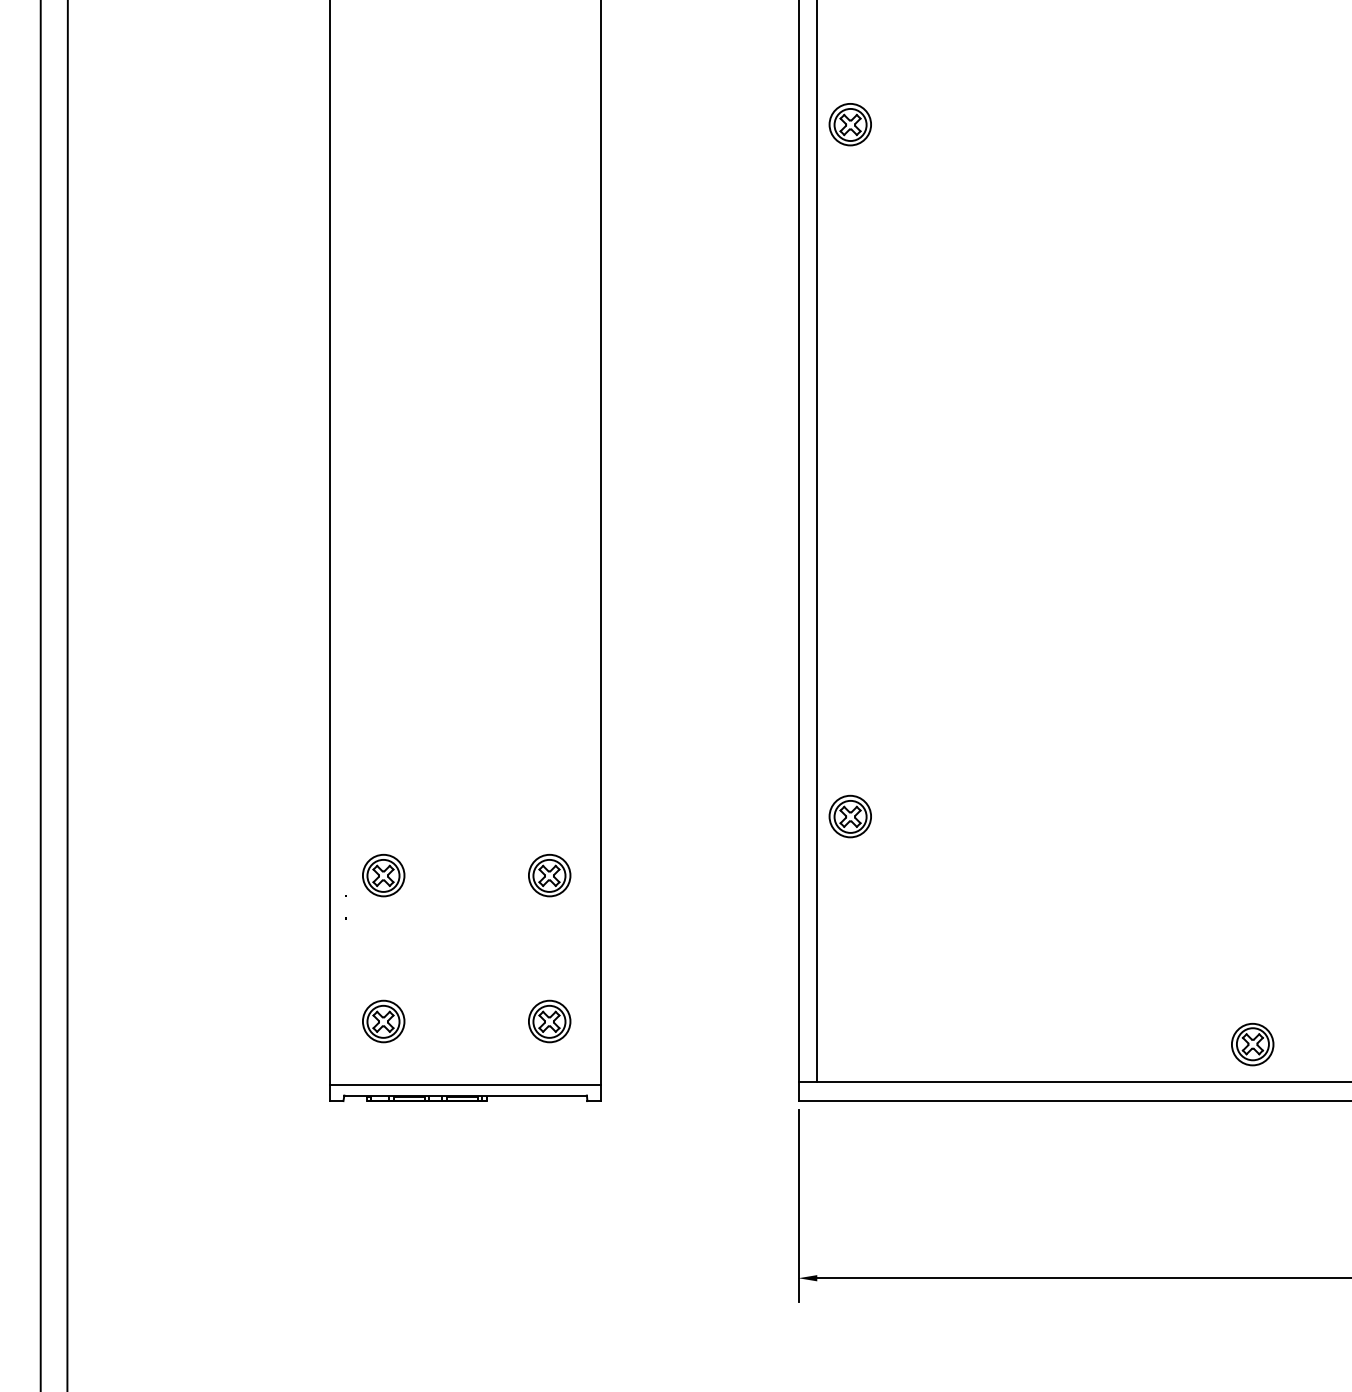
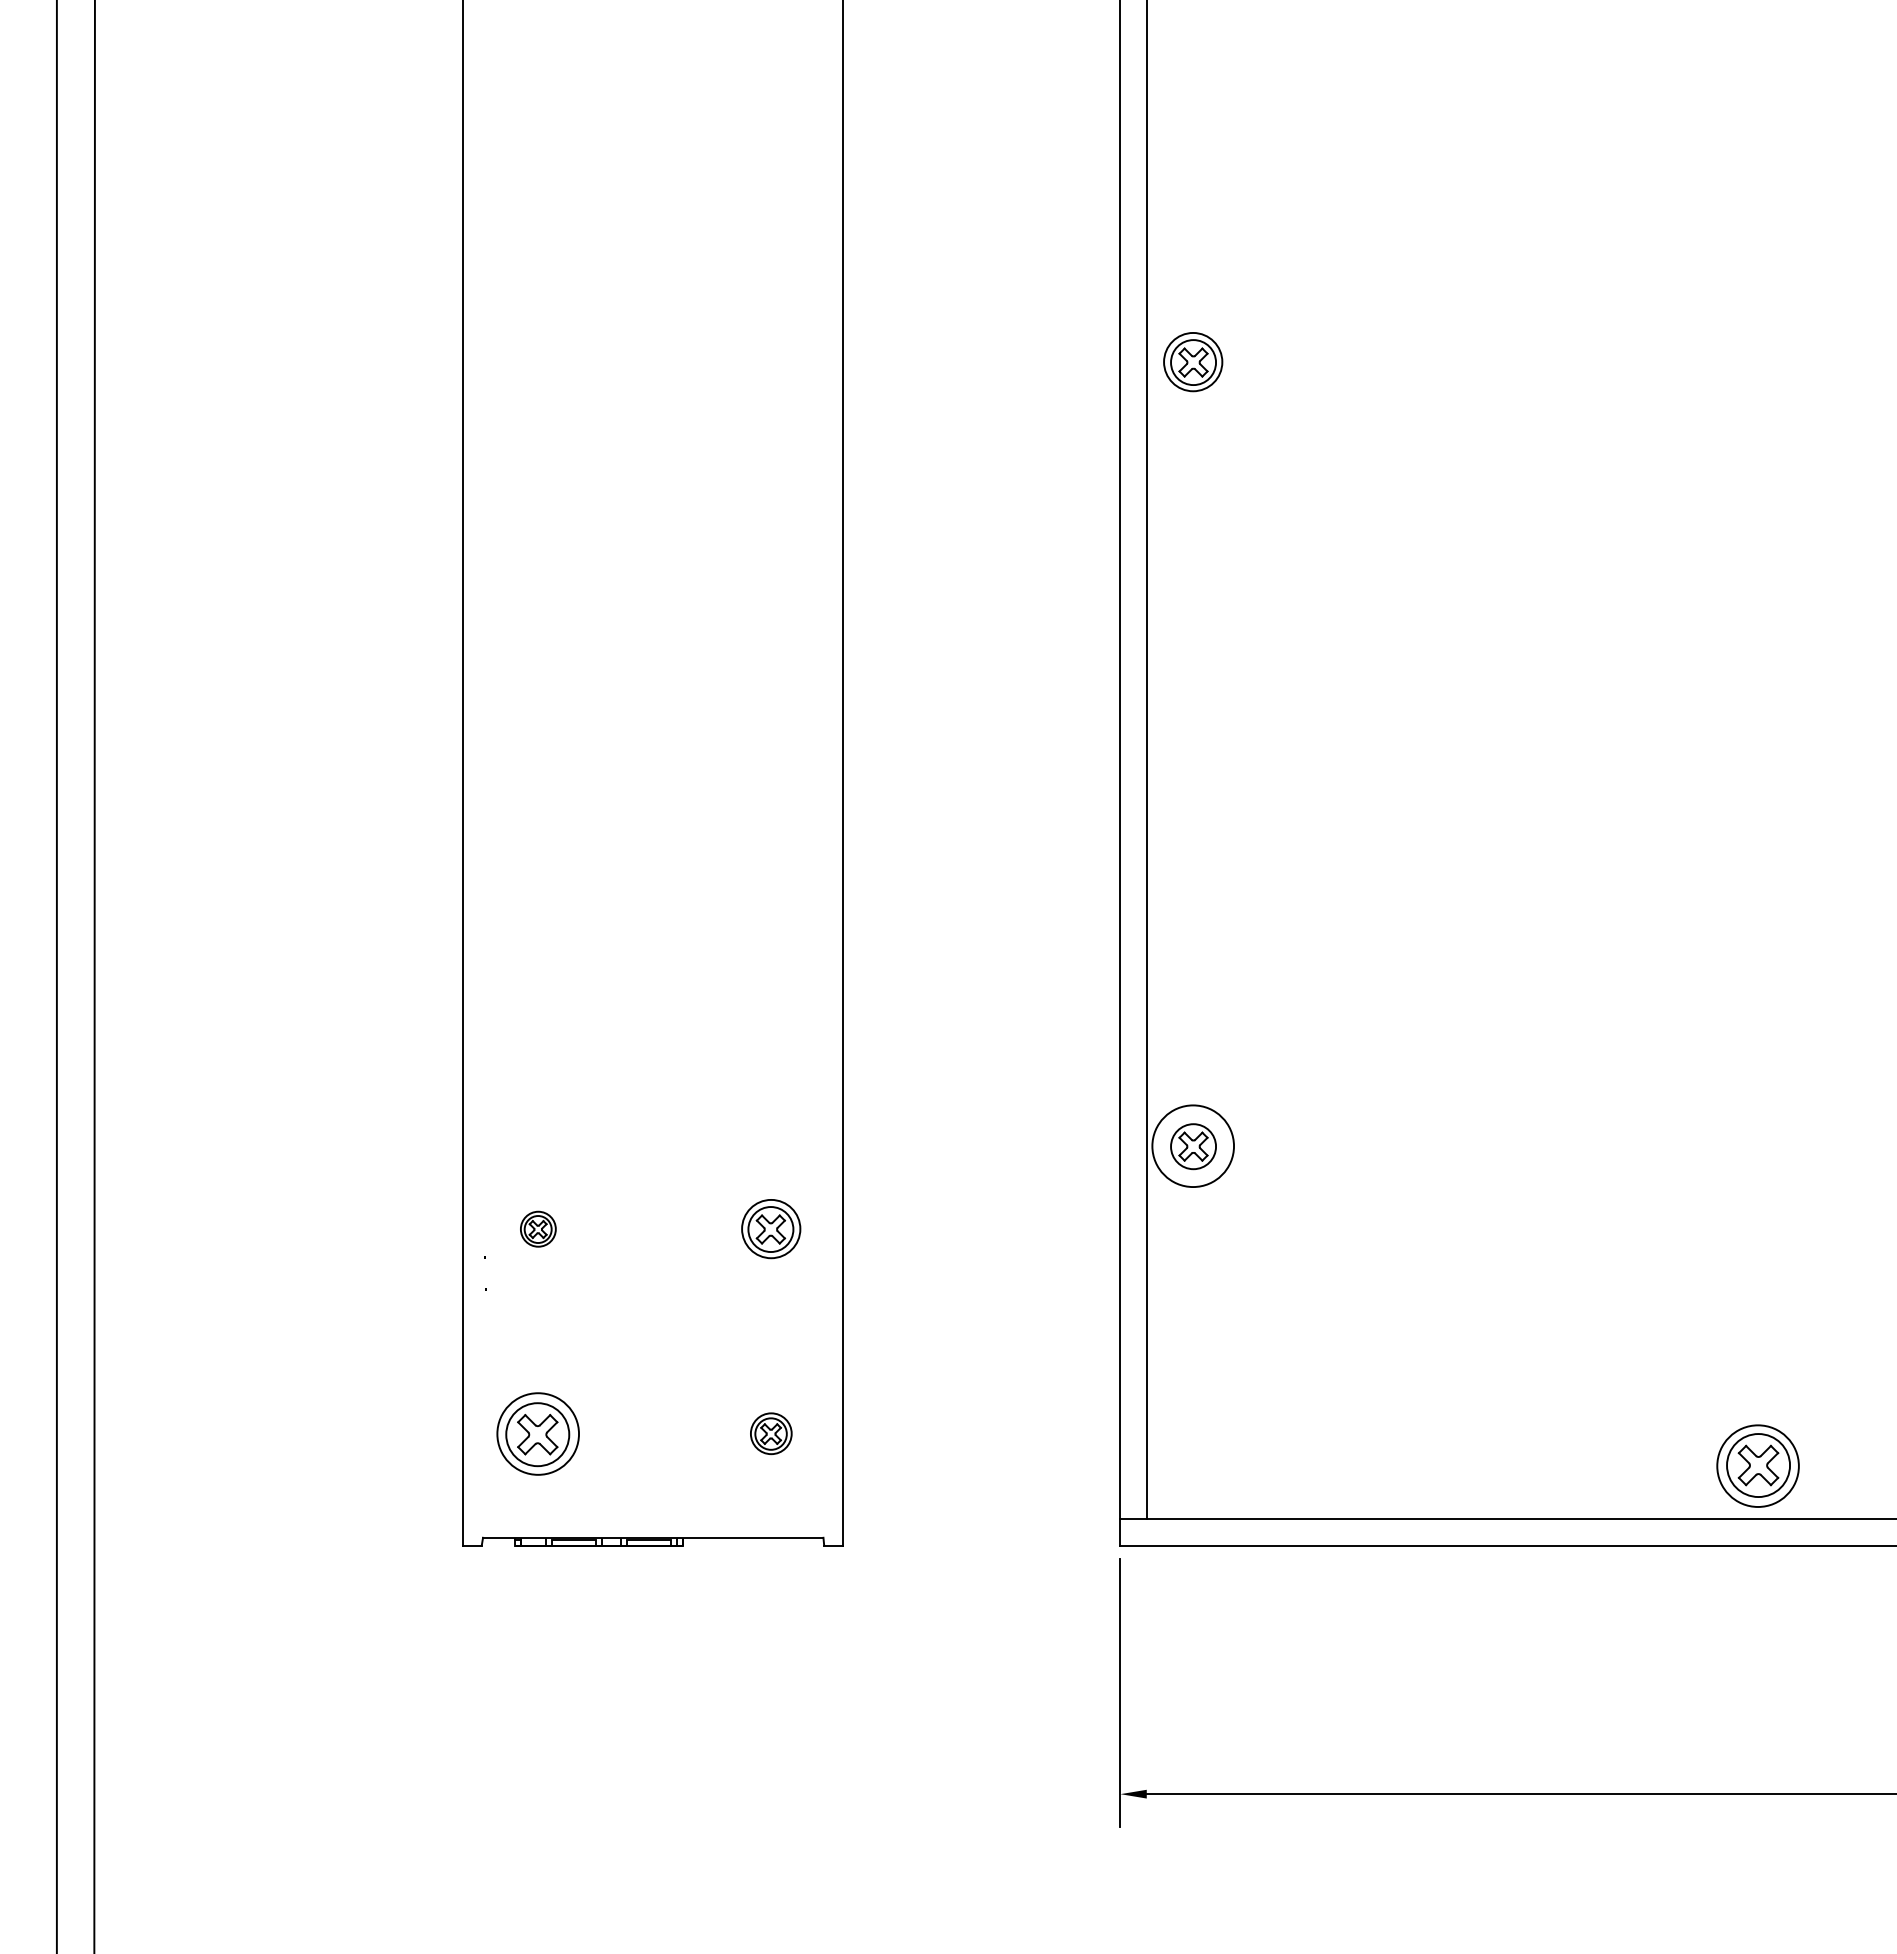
part: (850, 124) -> (1193, 362), moved
circle: (850, 816) -> (1193, 1146), size x1.4
part: (383, 875) -> (538, 1229), size x0.6
part: (383, 1021) -> (538, 1433), size x1.4
part: (549, 1021) -> (771, 1433), size x0.7
part: (1252, 1044) -> (1757, 1466), size x1.4
line: (465, 1085) -> (652, 1523), removed

